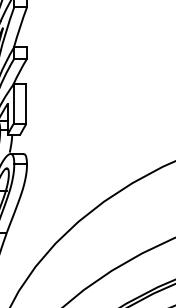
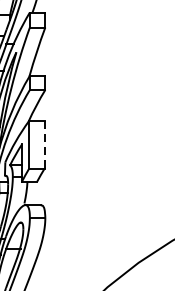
line: (26, 104) -> (44, 145), solid -> dashed

